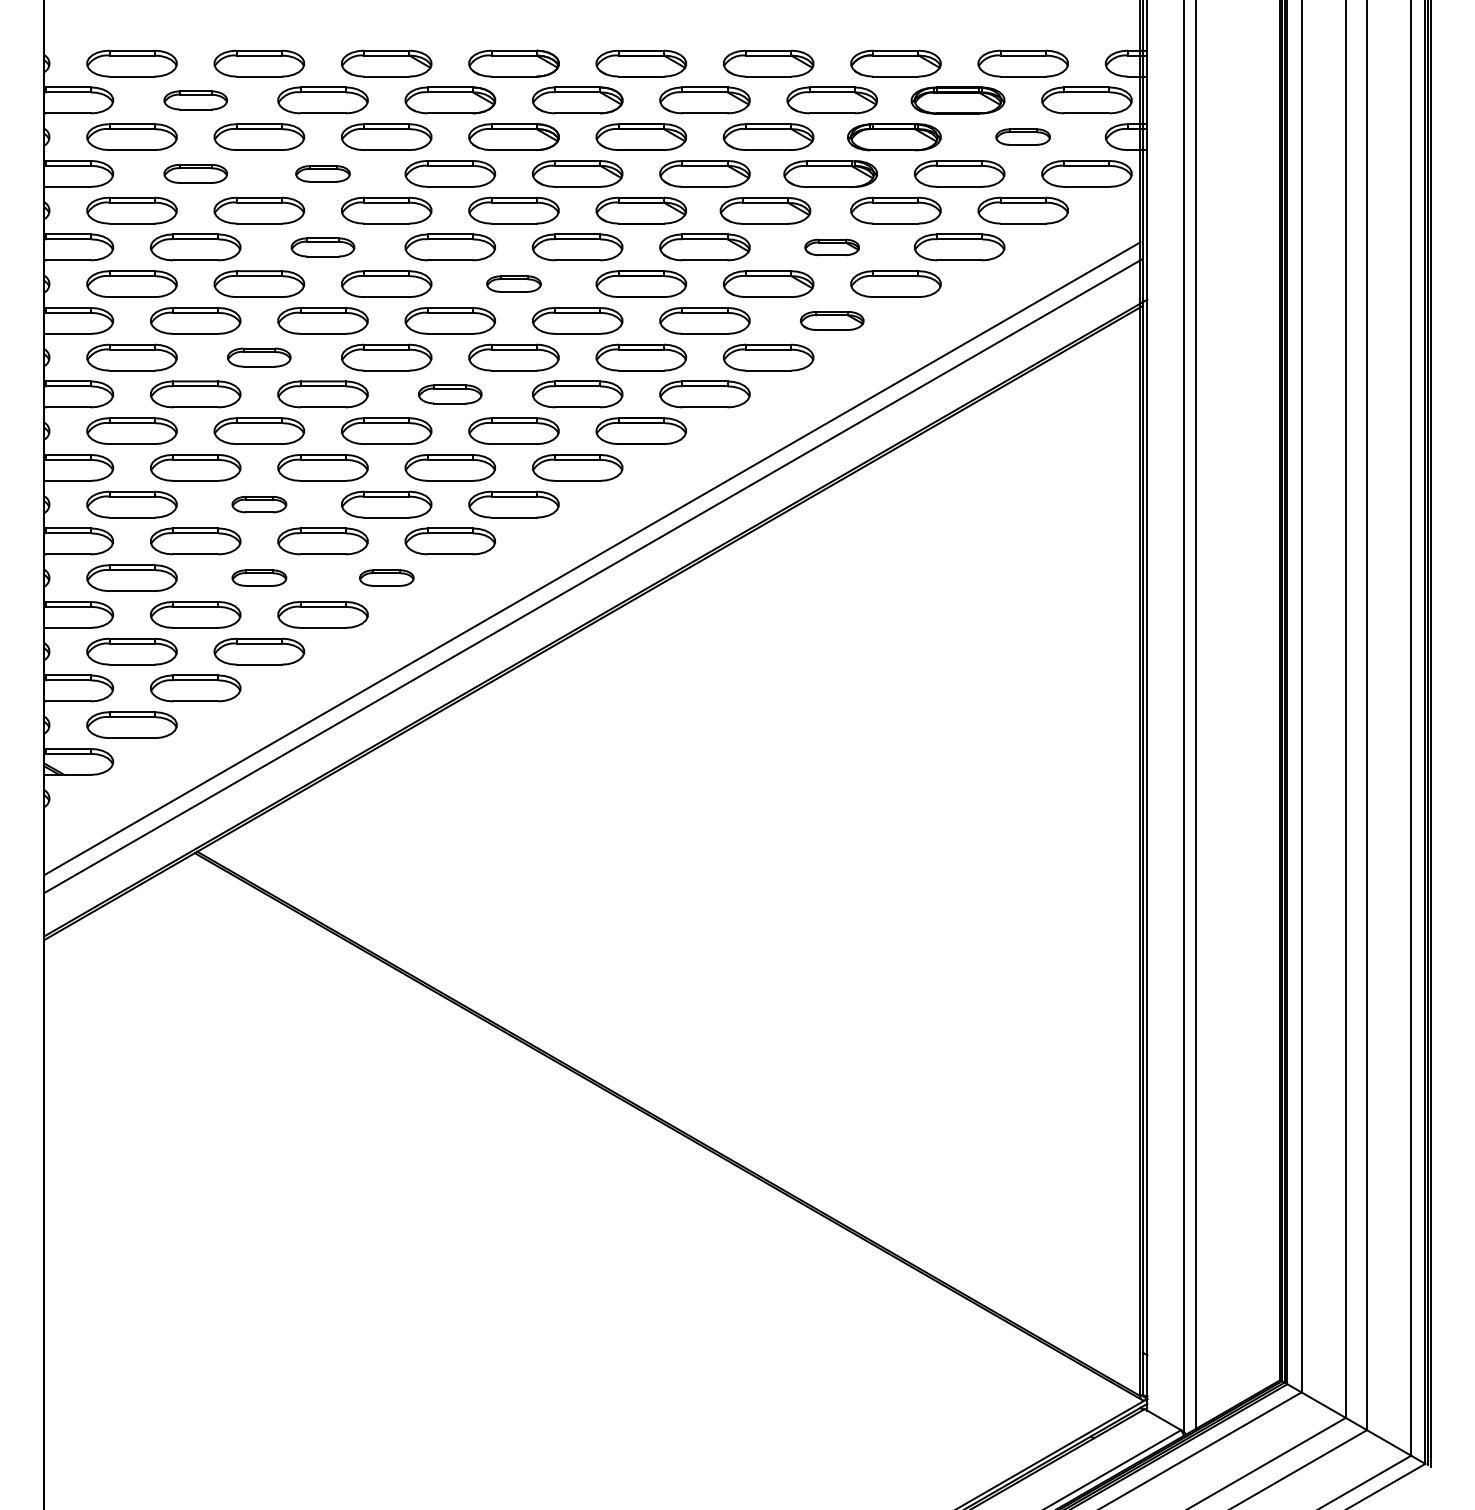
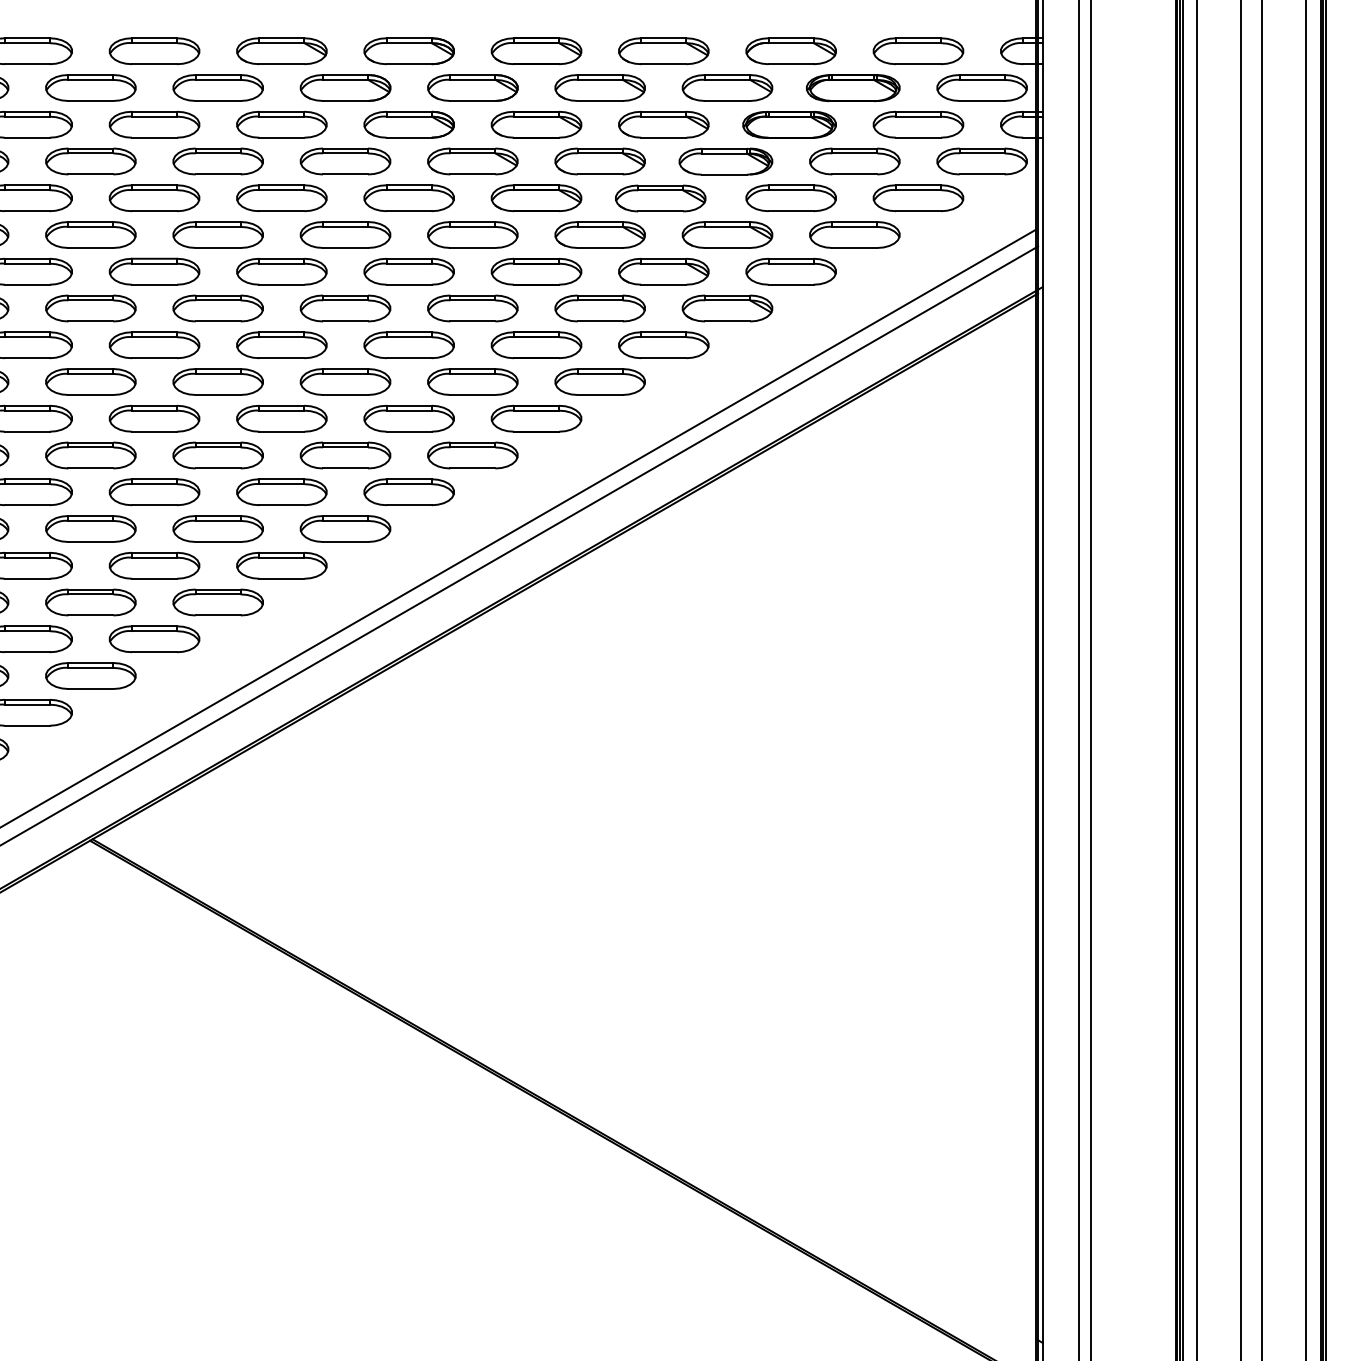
part: (195, 100) -> (90, 88), size x1.43
part: (1022, 136) -> (917, 124), size x1.67
part: (195, 173) -> (90, 161), size x1.43
part: (322, 173) -> (217, 161), size x1.67
part: (322, 247) -> (217, 235), size x1.43
part: (831, 247) -> (726, 235), size x1.67
part: (513, 283) -> (408, 271), size x1.67
part: (831, 320) -> (726, 308), size x1.43
part: (258, 357) -> (153, 345), size x1.43
part: (449, 394) -> (344, 382), size x1.43
part: (259, 504) -> (154, 492), size x1.67
part: (259, 577) -> (154, 565), size x1.67
part: (386, 577) -> (281, 565), size x1.67

